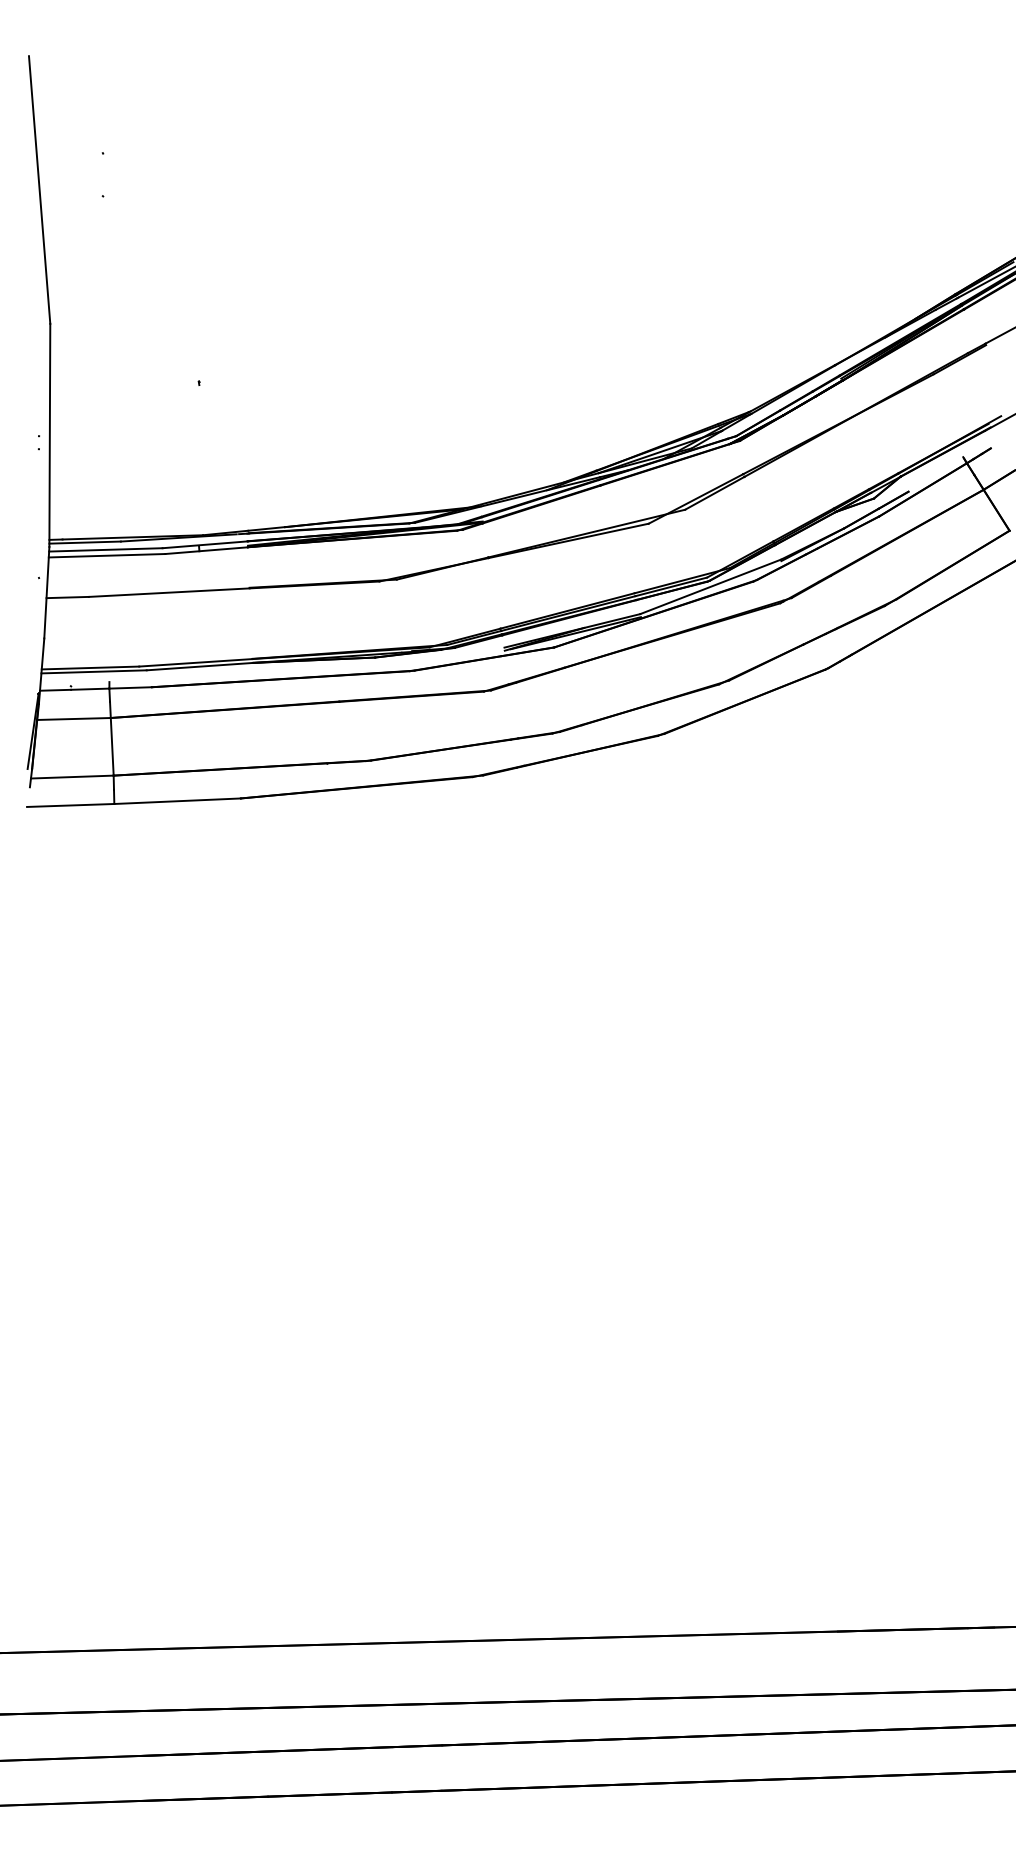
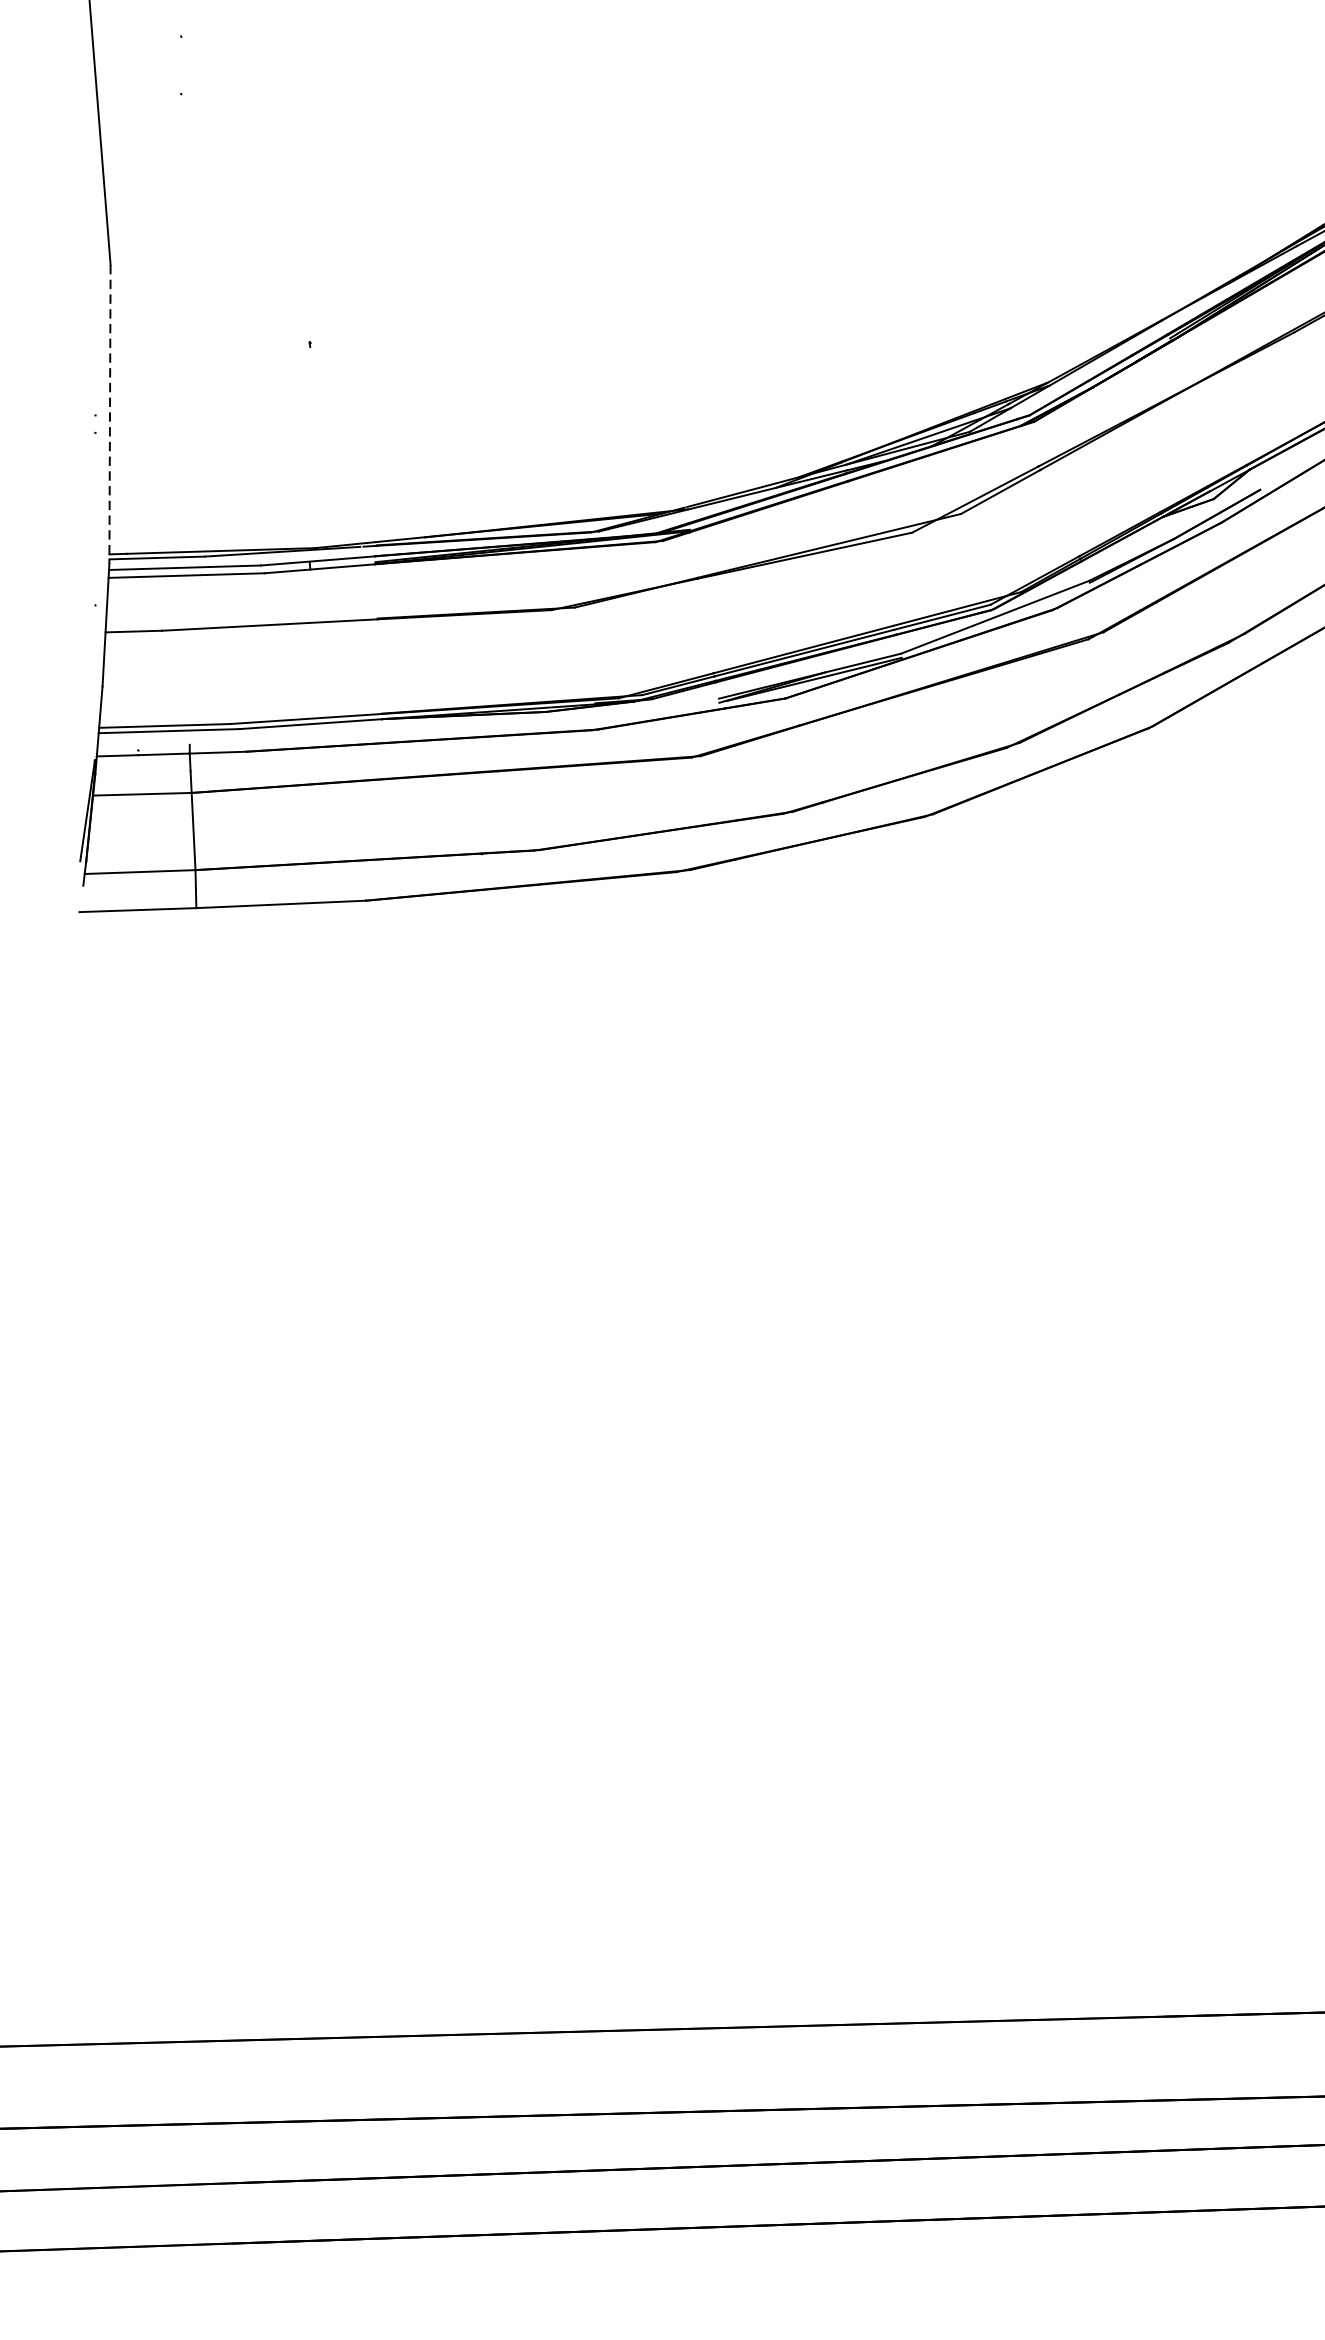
line: (49, 435) -> (109, 414), solid -> dashed

